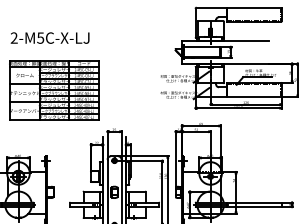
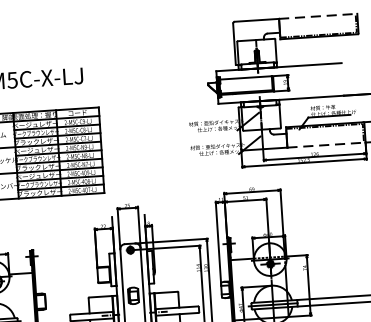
line: (255, 7) -> (319, 16), solid -> dashed
line: (255, 96) -> (327, 144), solid -> dashed

